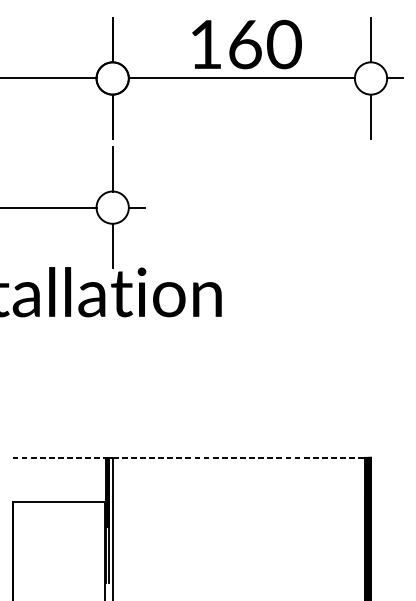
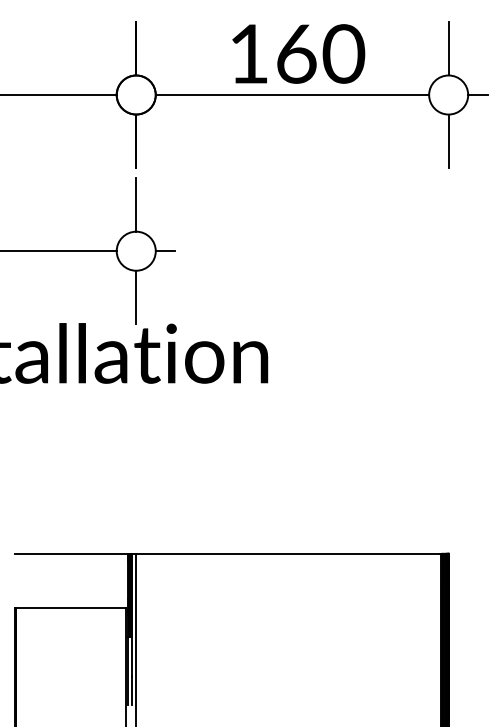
line: (59, 457) -> (71, 553), dashed -> solid
line: (239, 457) -> (289, 553), dashed -> solid

